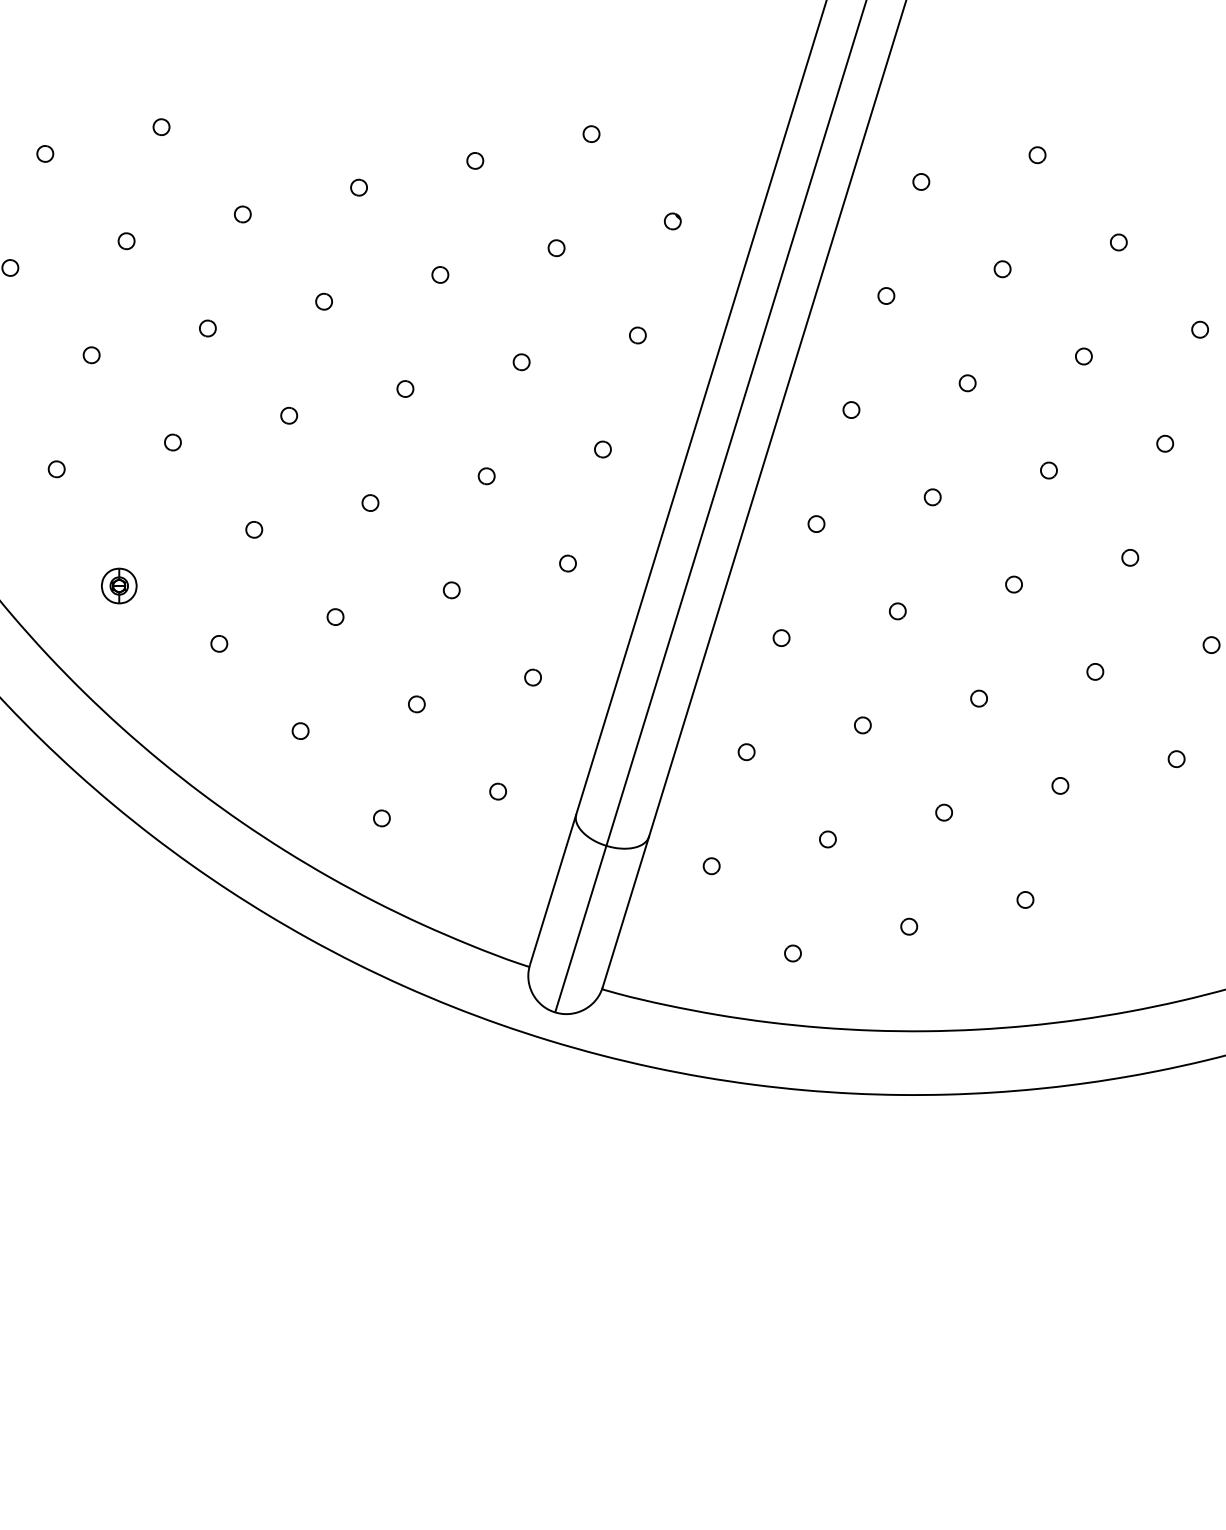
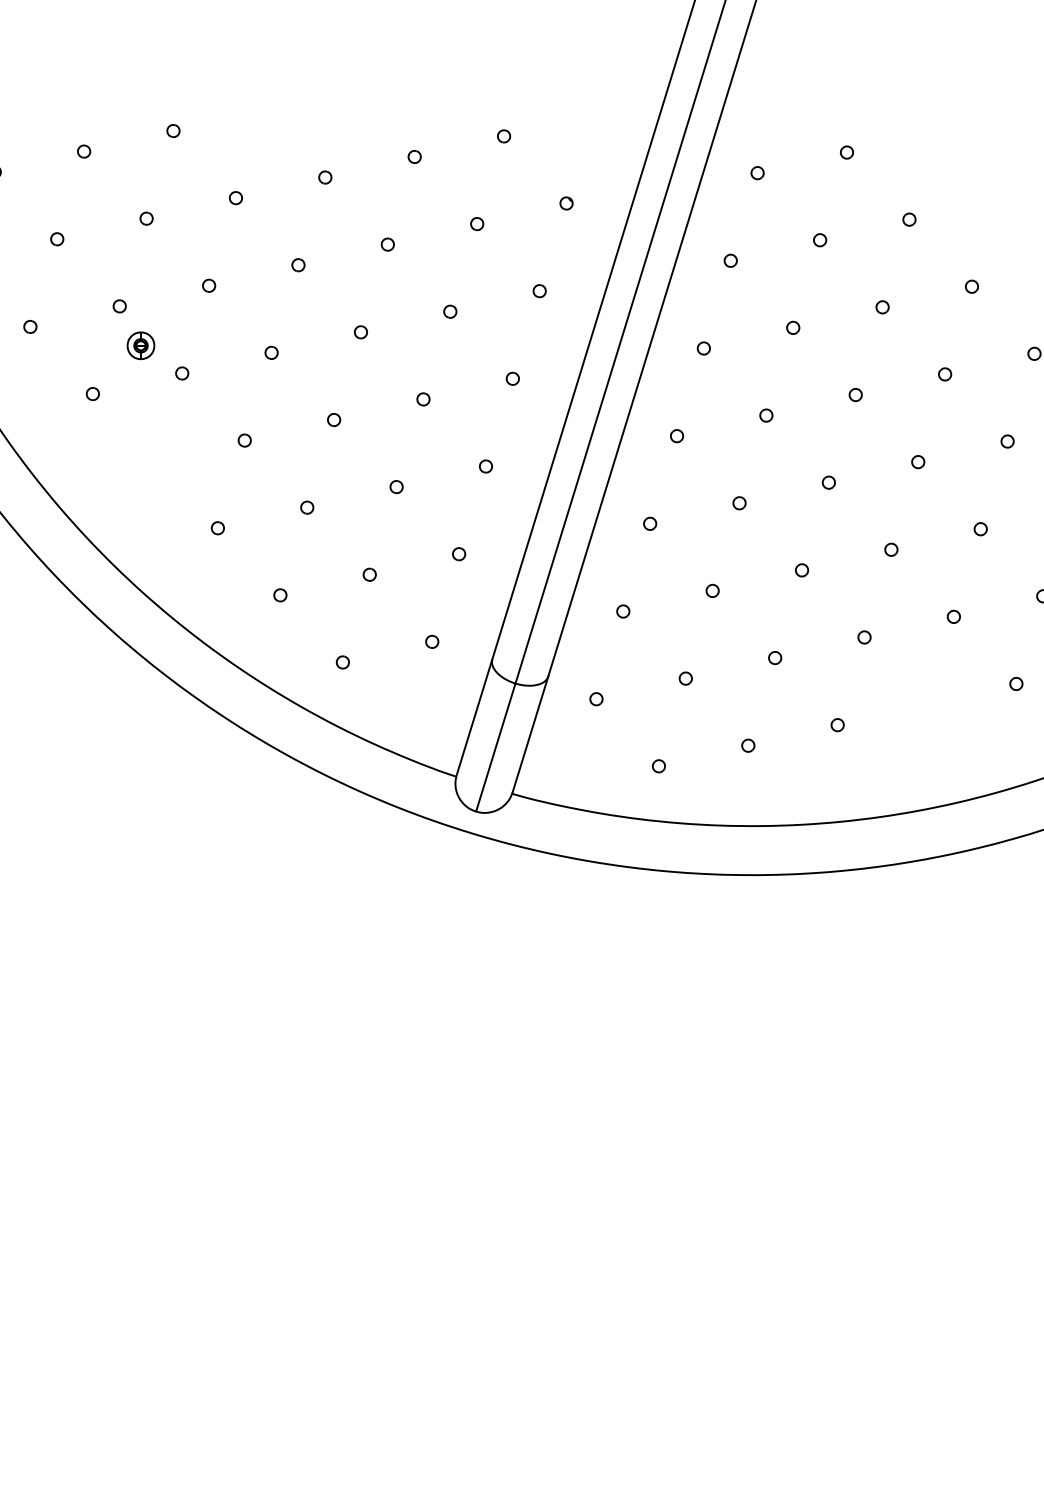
part: (118, 585) -> (140, 345), moved

